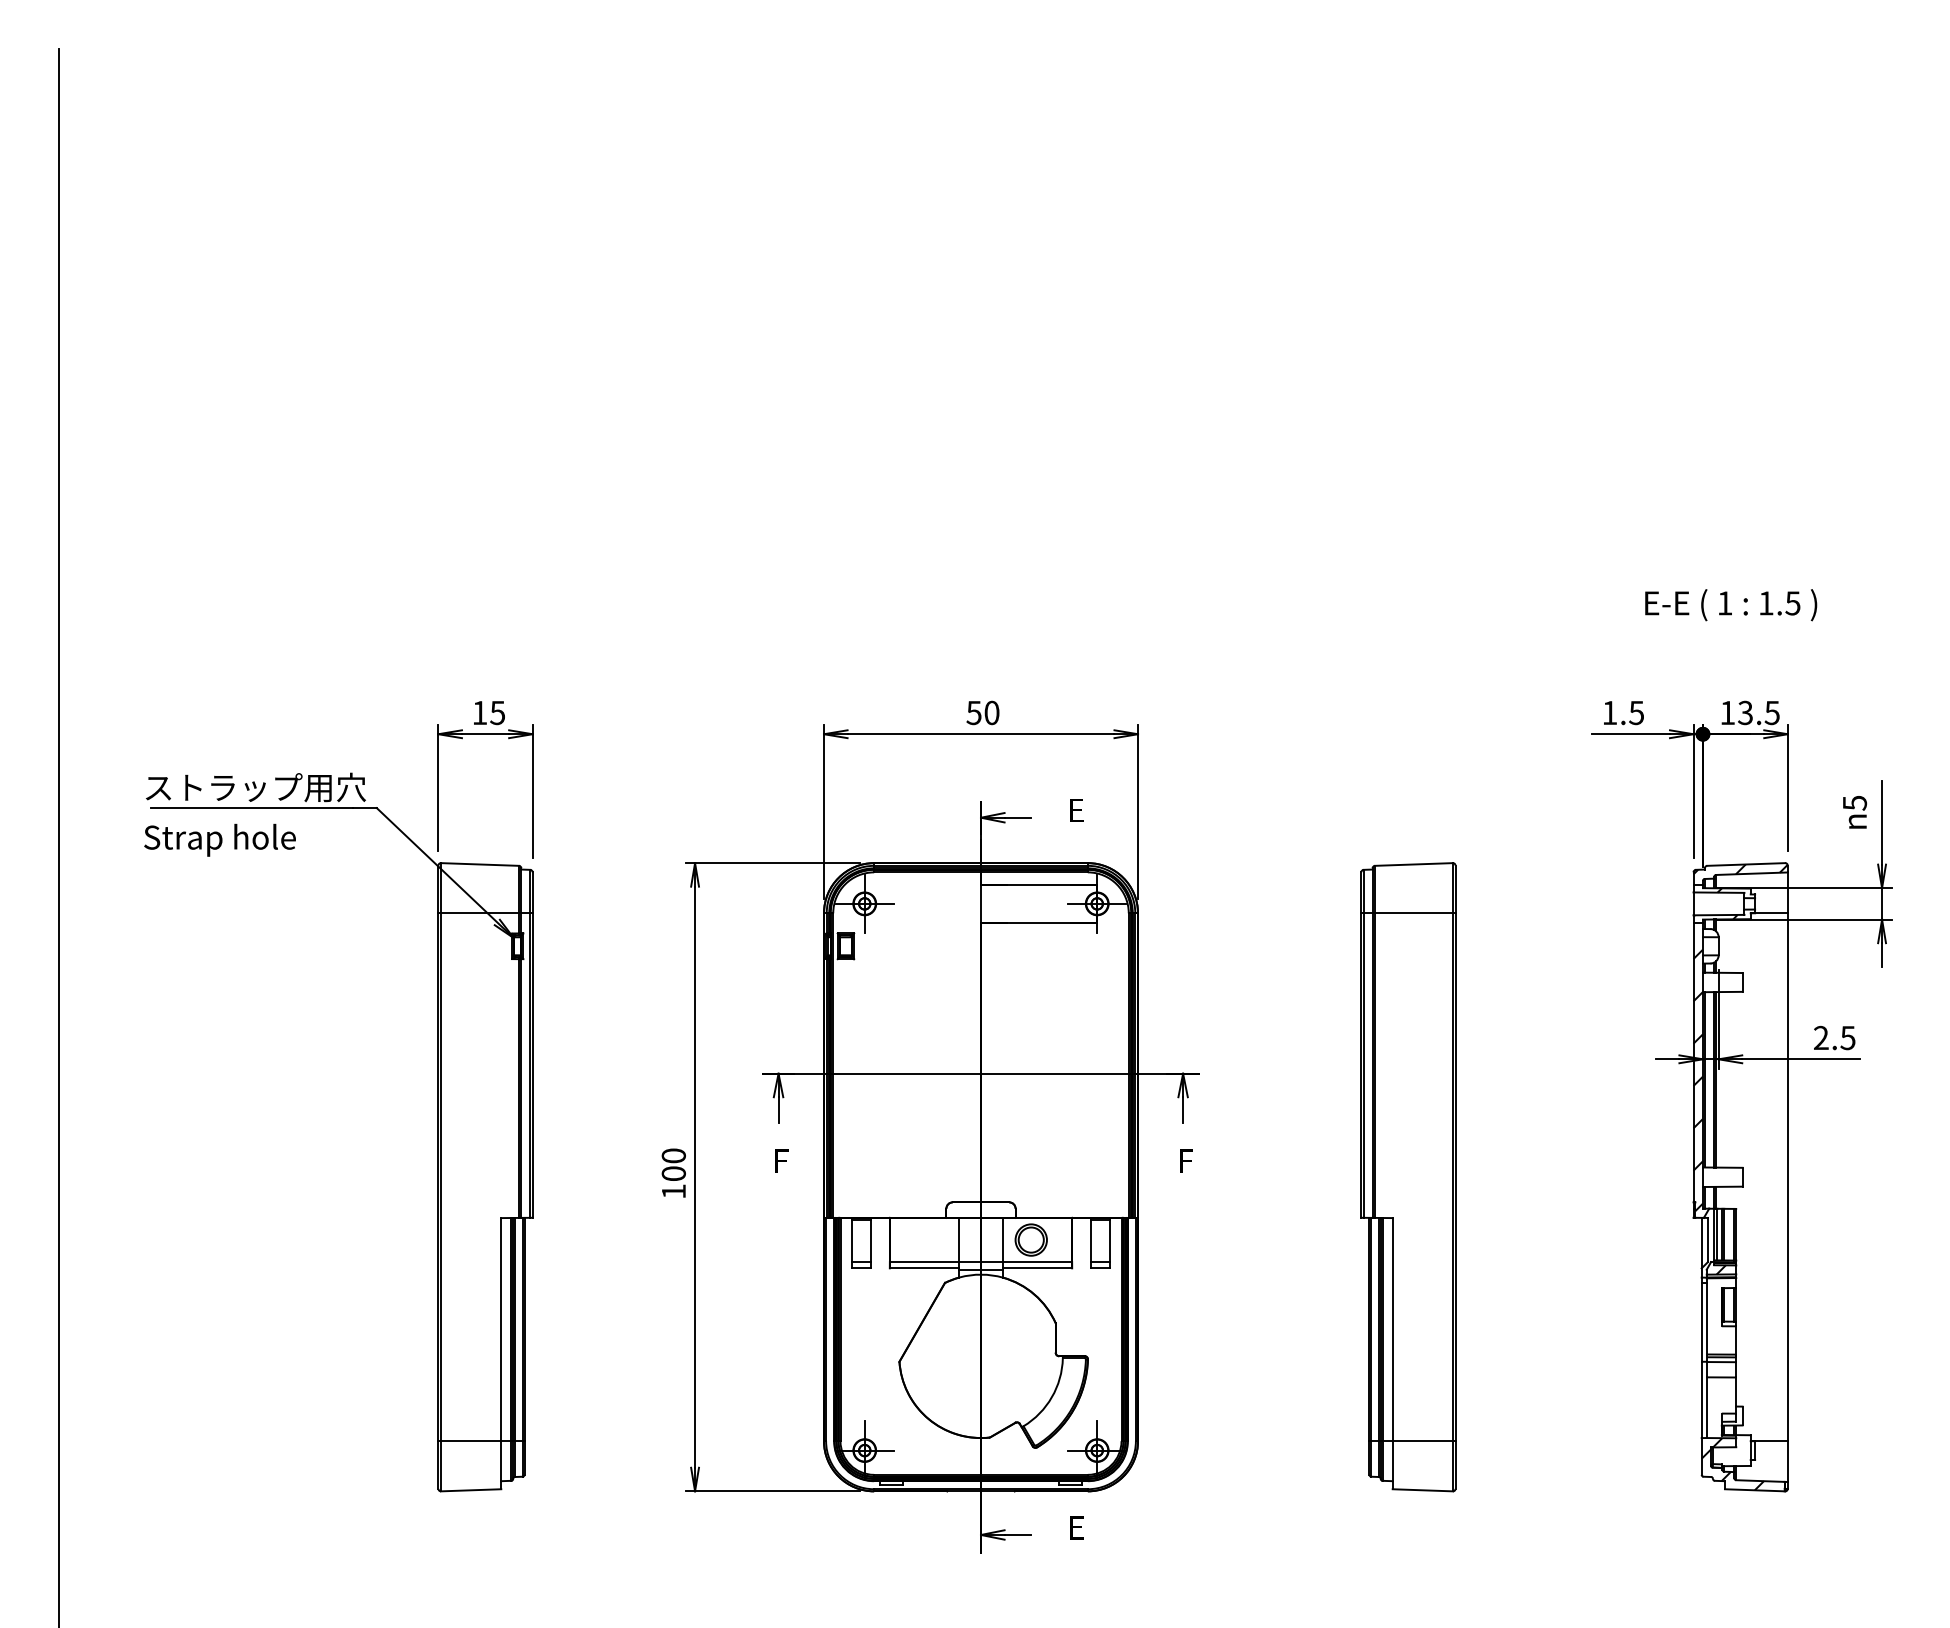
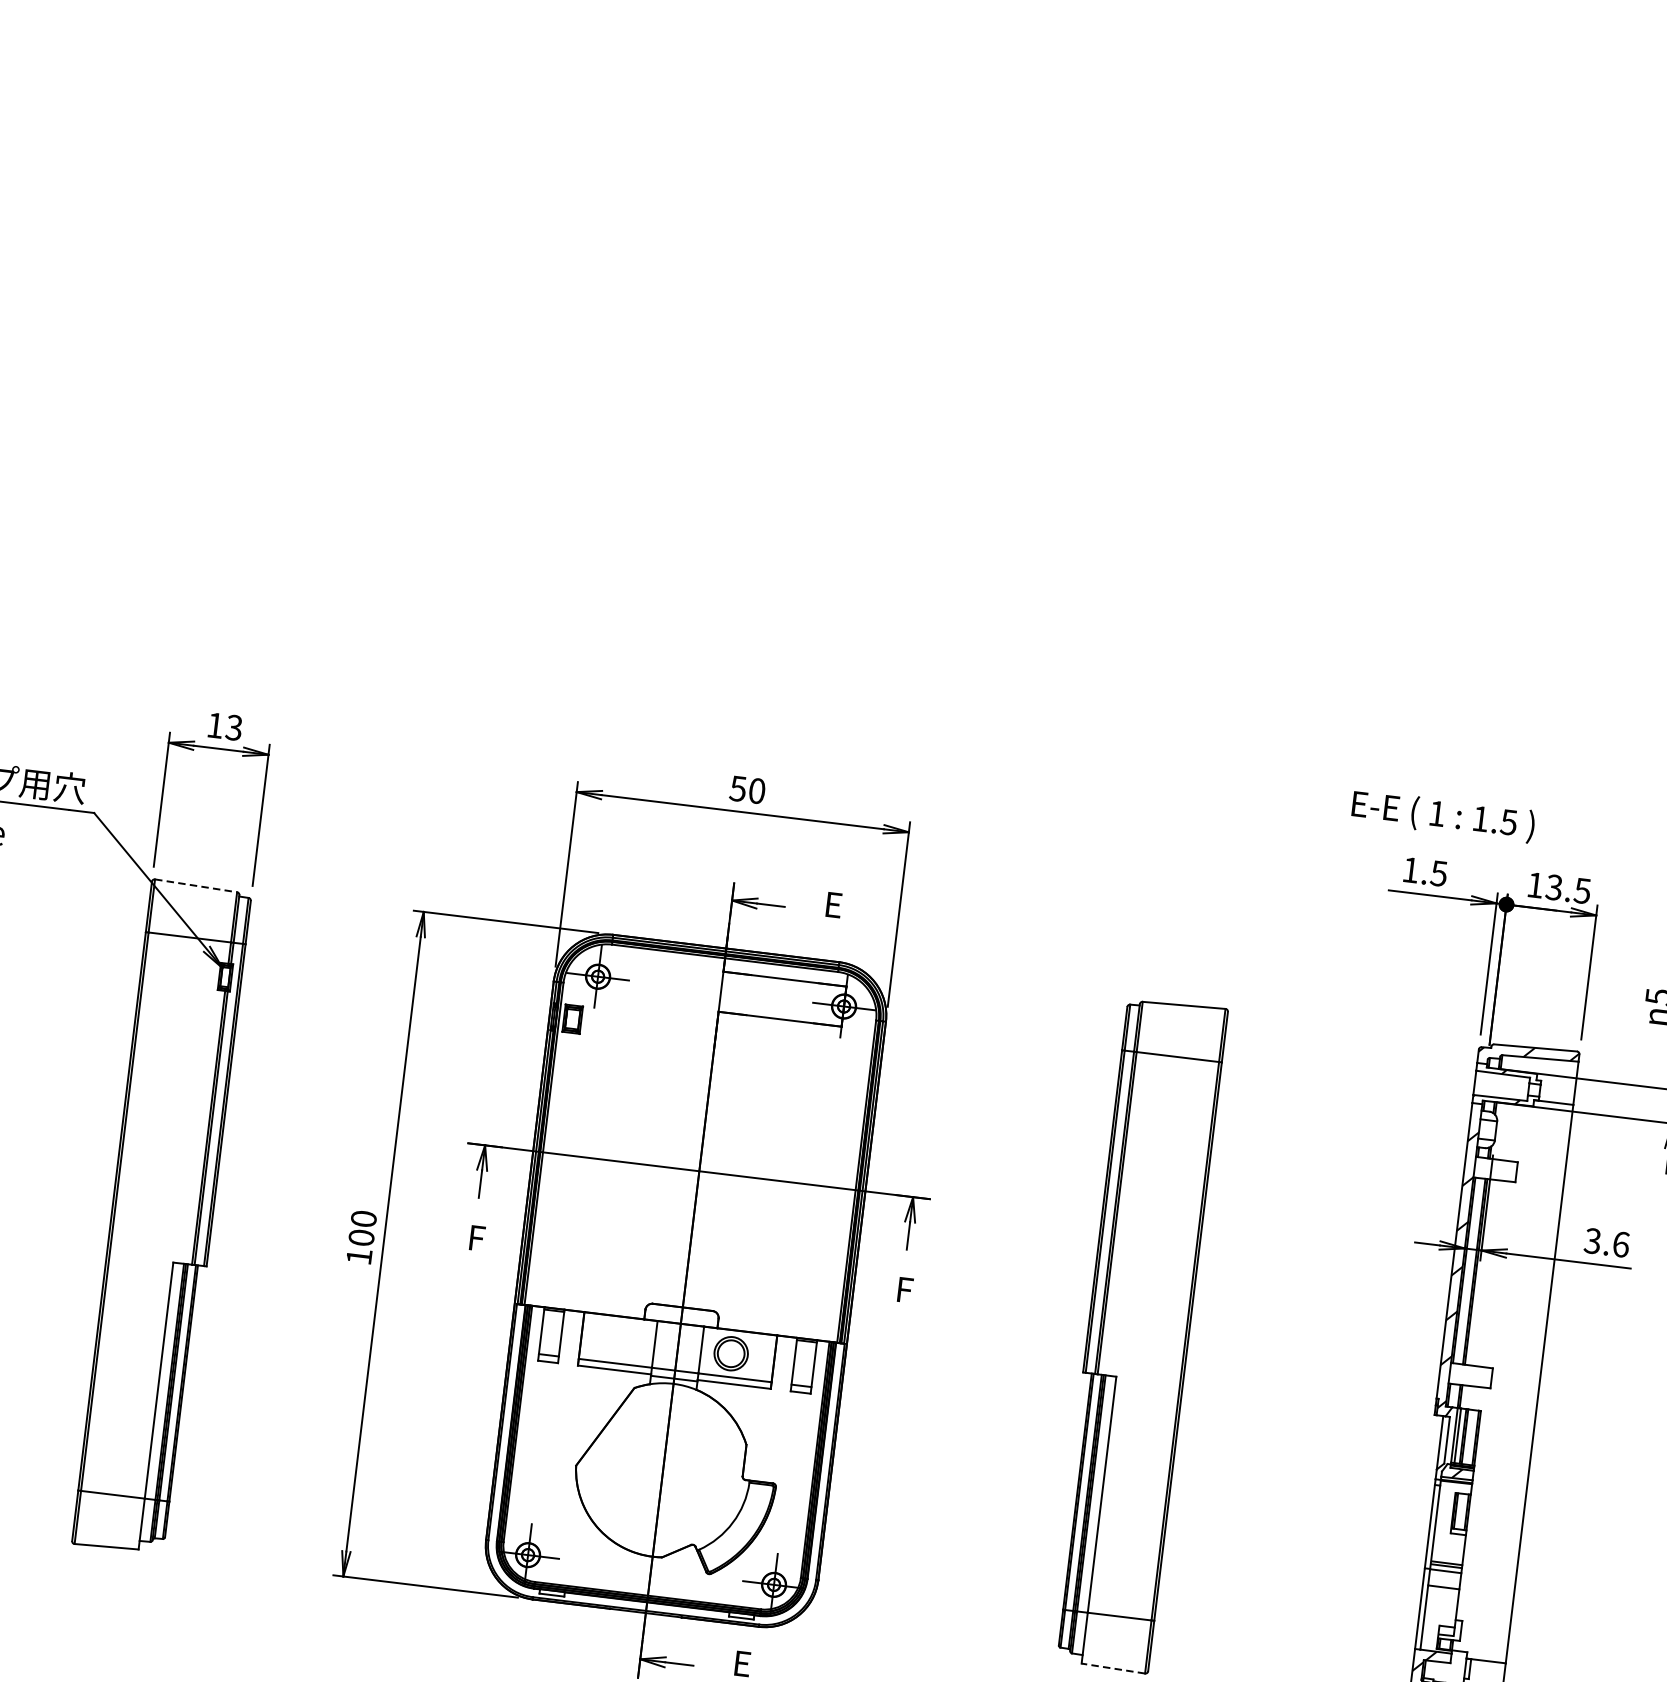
text: (1731, 605) -> (1443, 816), moved
text: (497, 712) -> (234, 727), 15 -> 13
line: (480, 864) -> (196, 885), solid -> dashed
text: (1834, 1037) -> (1606, 1242), 2.5 -> 3.6
line: (1422, 1490) -> (1113, 1668), solid -> dashed

